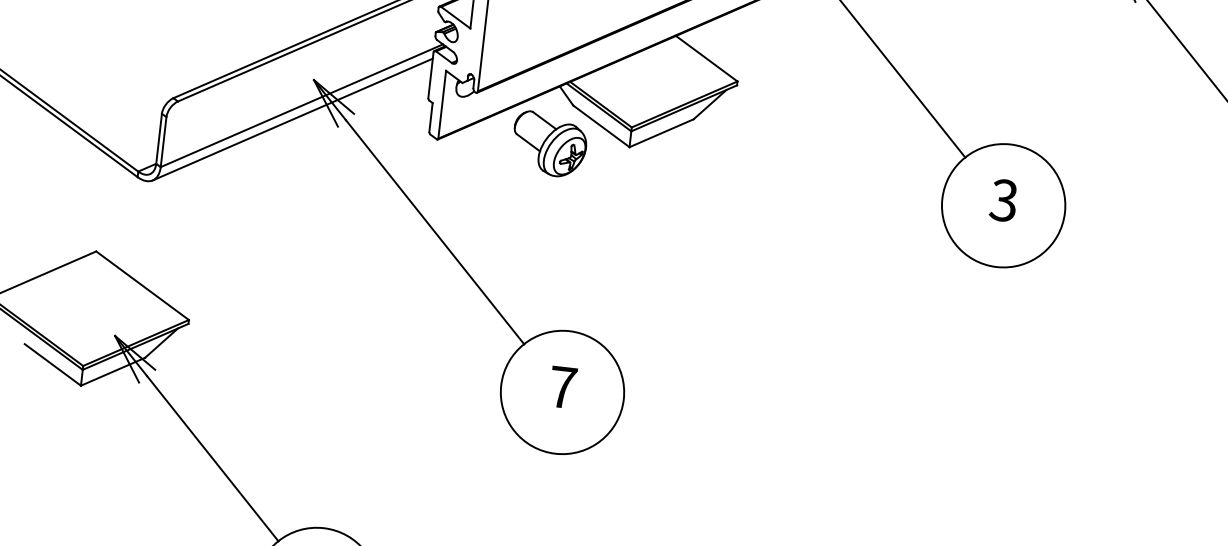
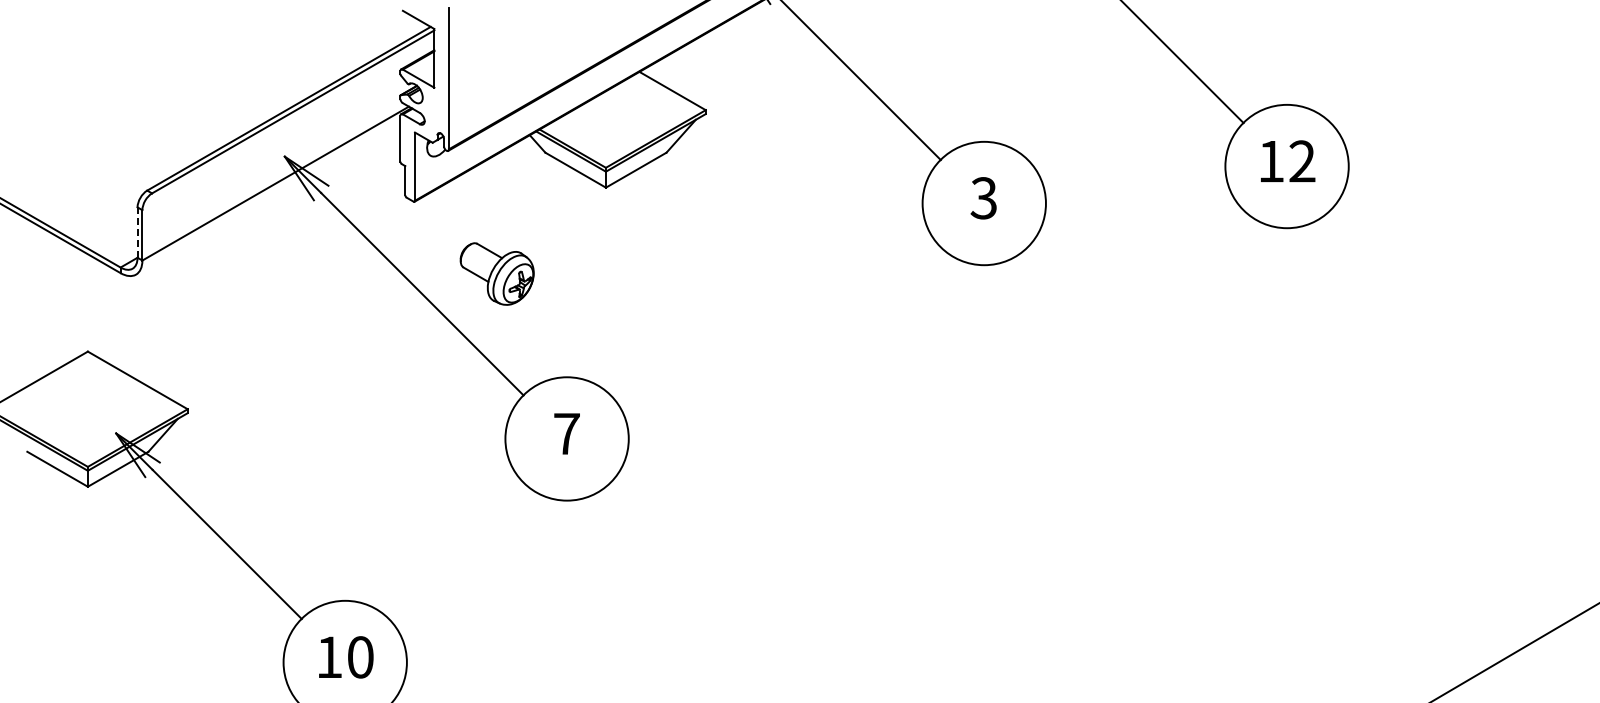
line: (293, 119) -> (268, 198), removed
line: (159, 138) -> (137, 232), solid -> dashed
part: (548, 143) -> (496, 273), moved

